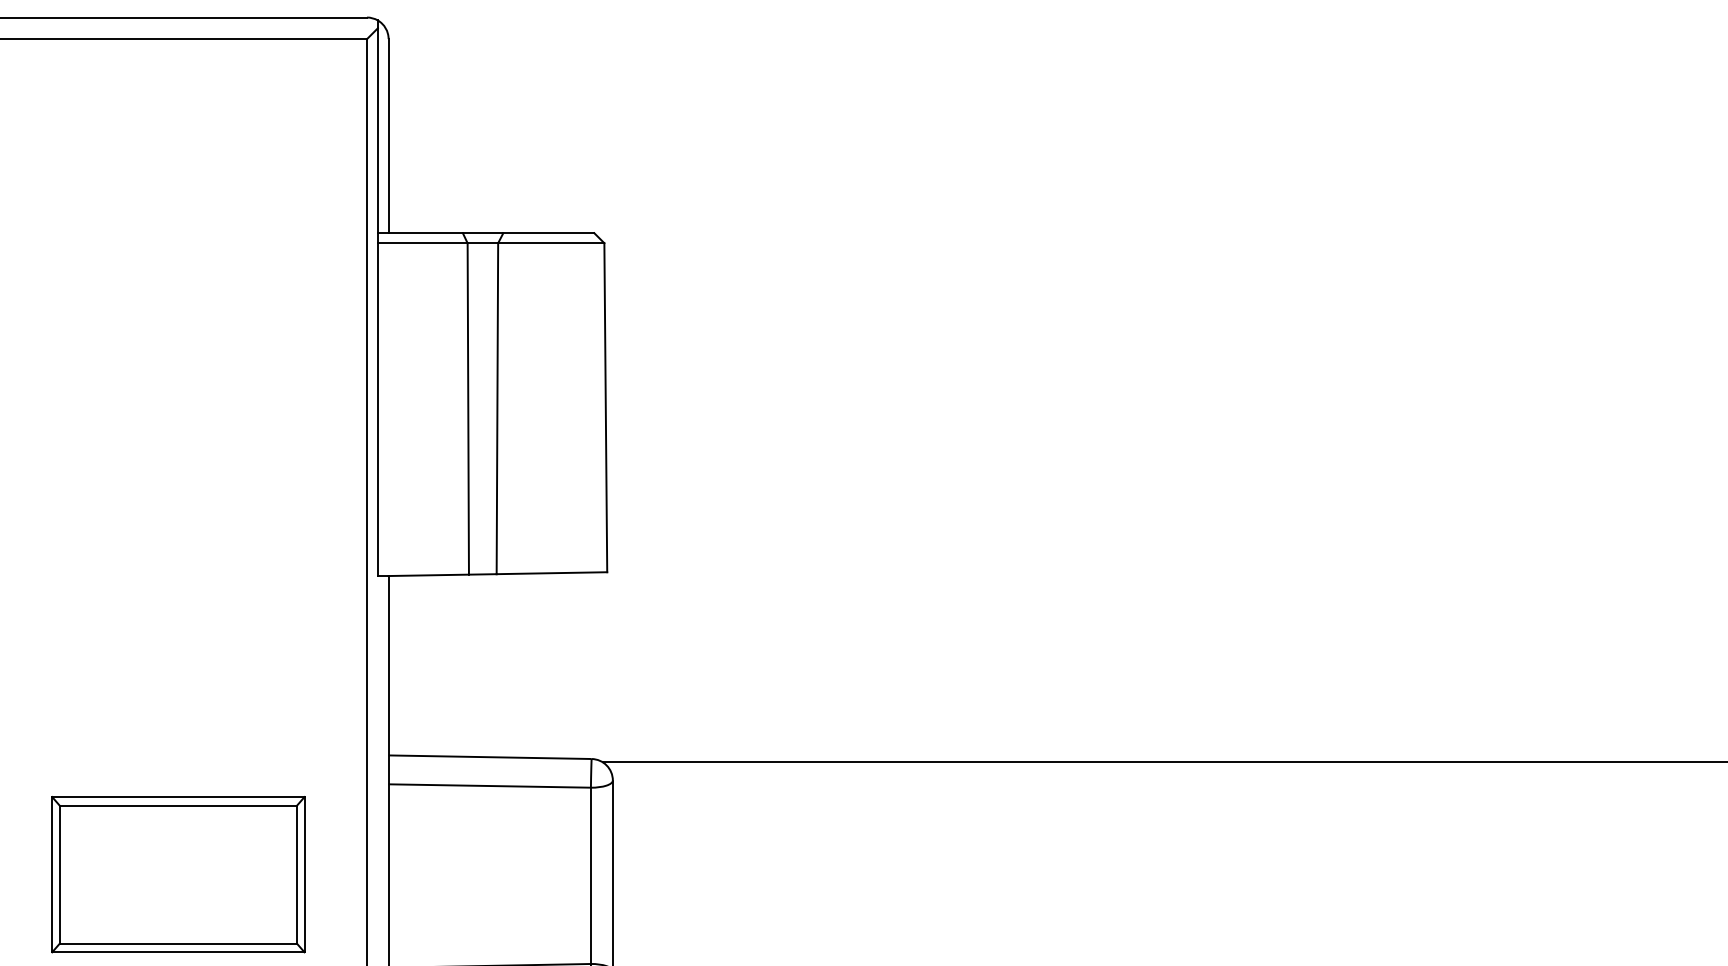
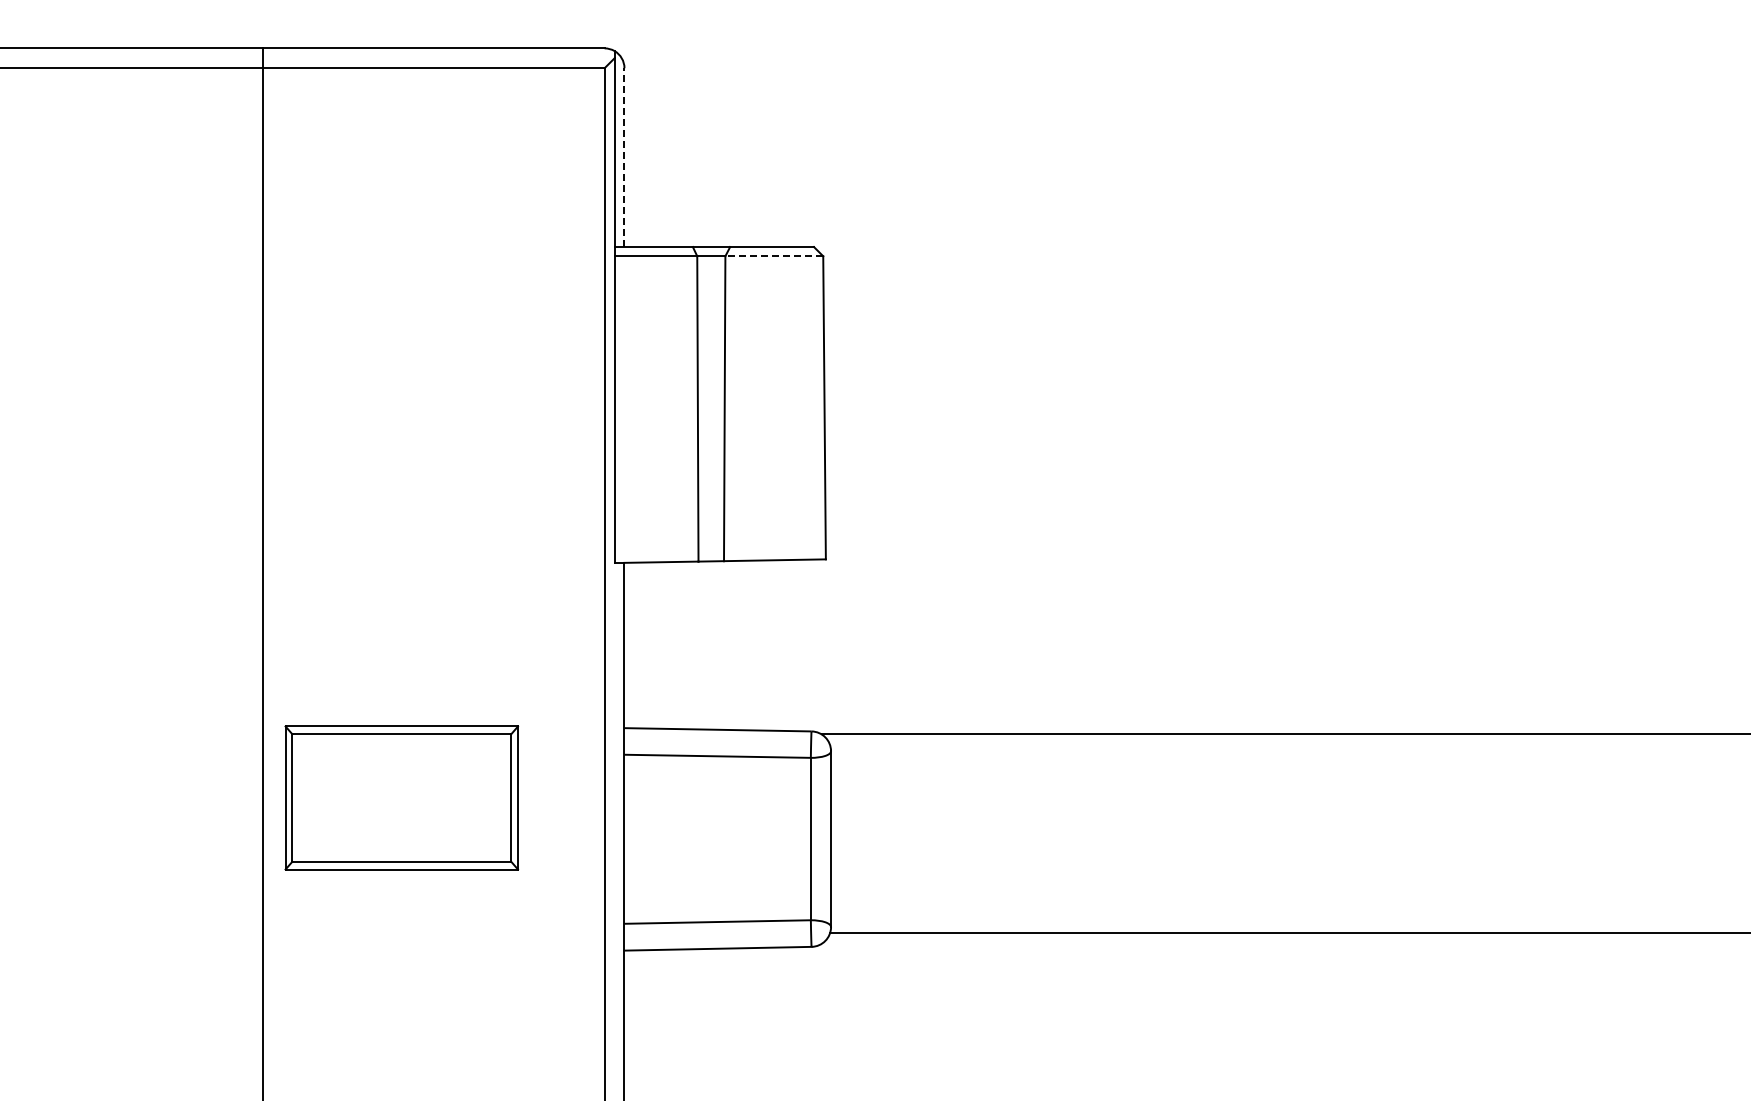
line: (388, 135) -> (624, 157), solid -> dashed
line: (551, 243) -> (774, 256), solid -> dashed
part: (178, 874) -> (401, 797), moved

